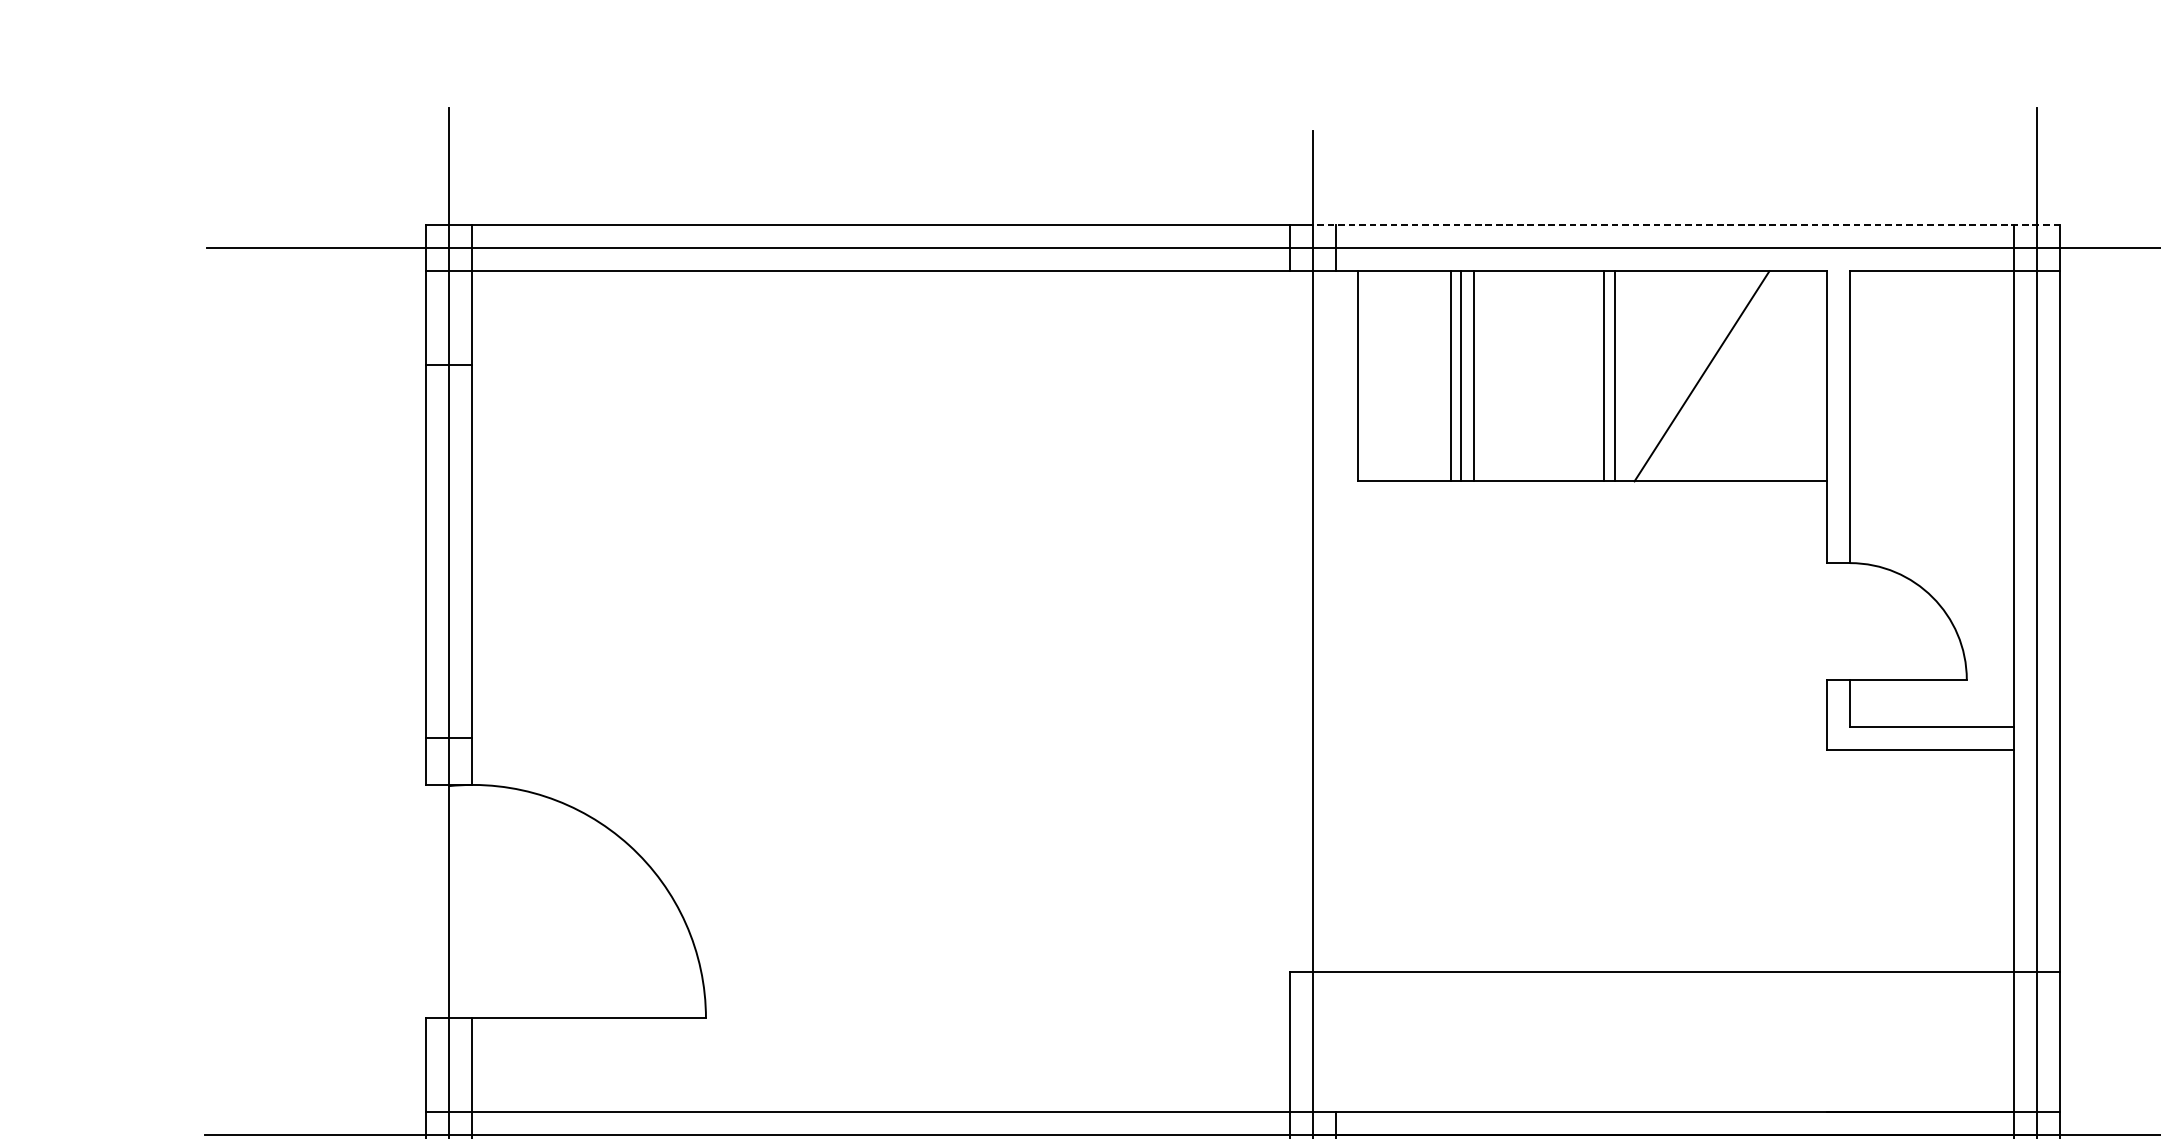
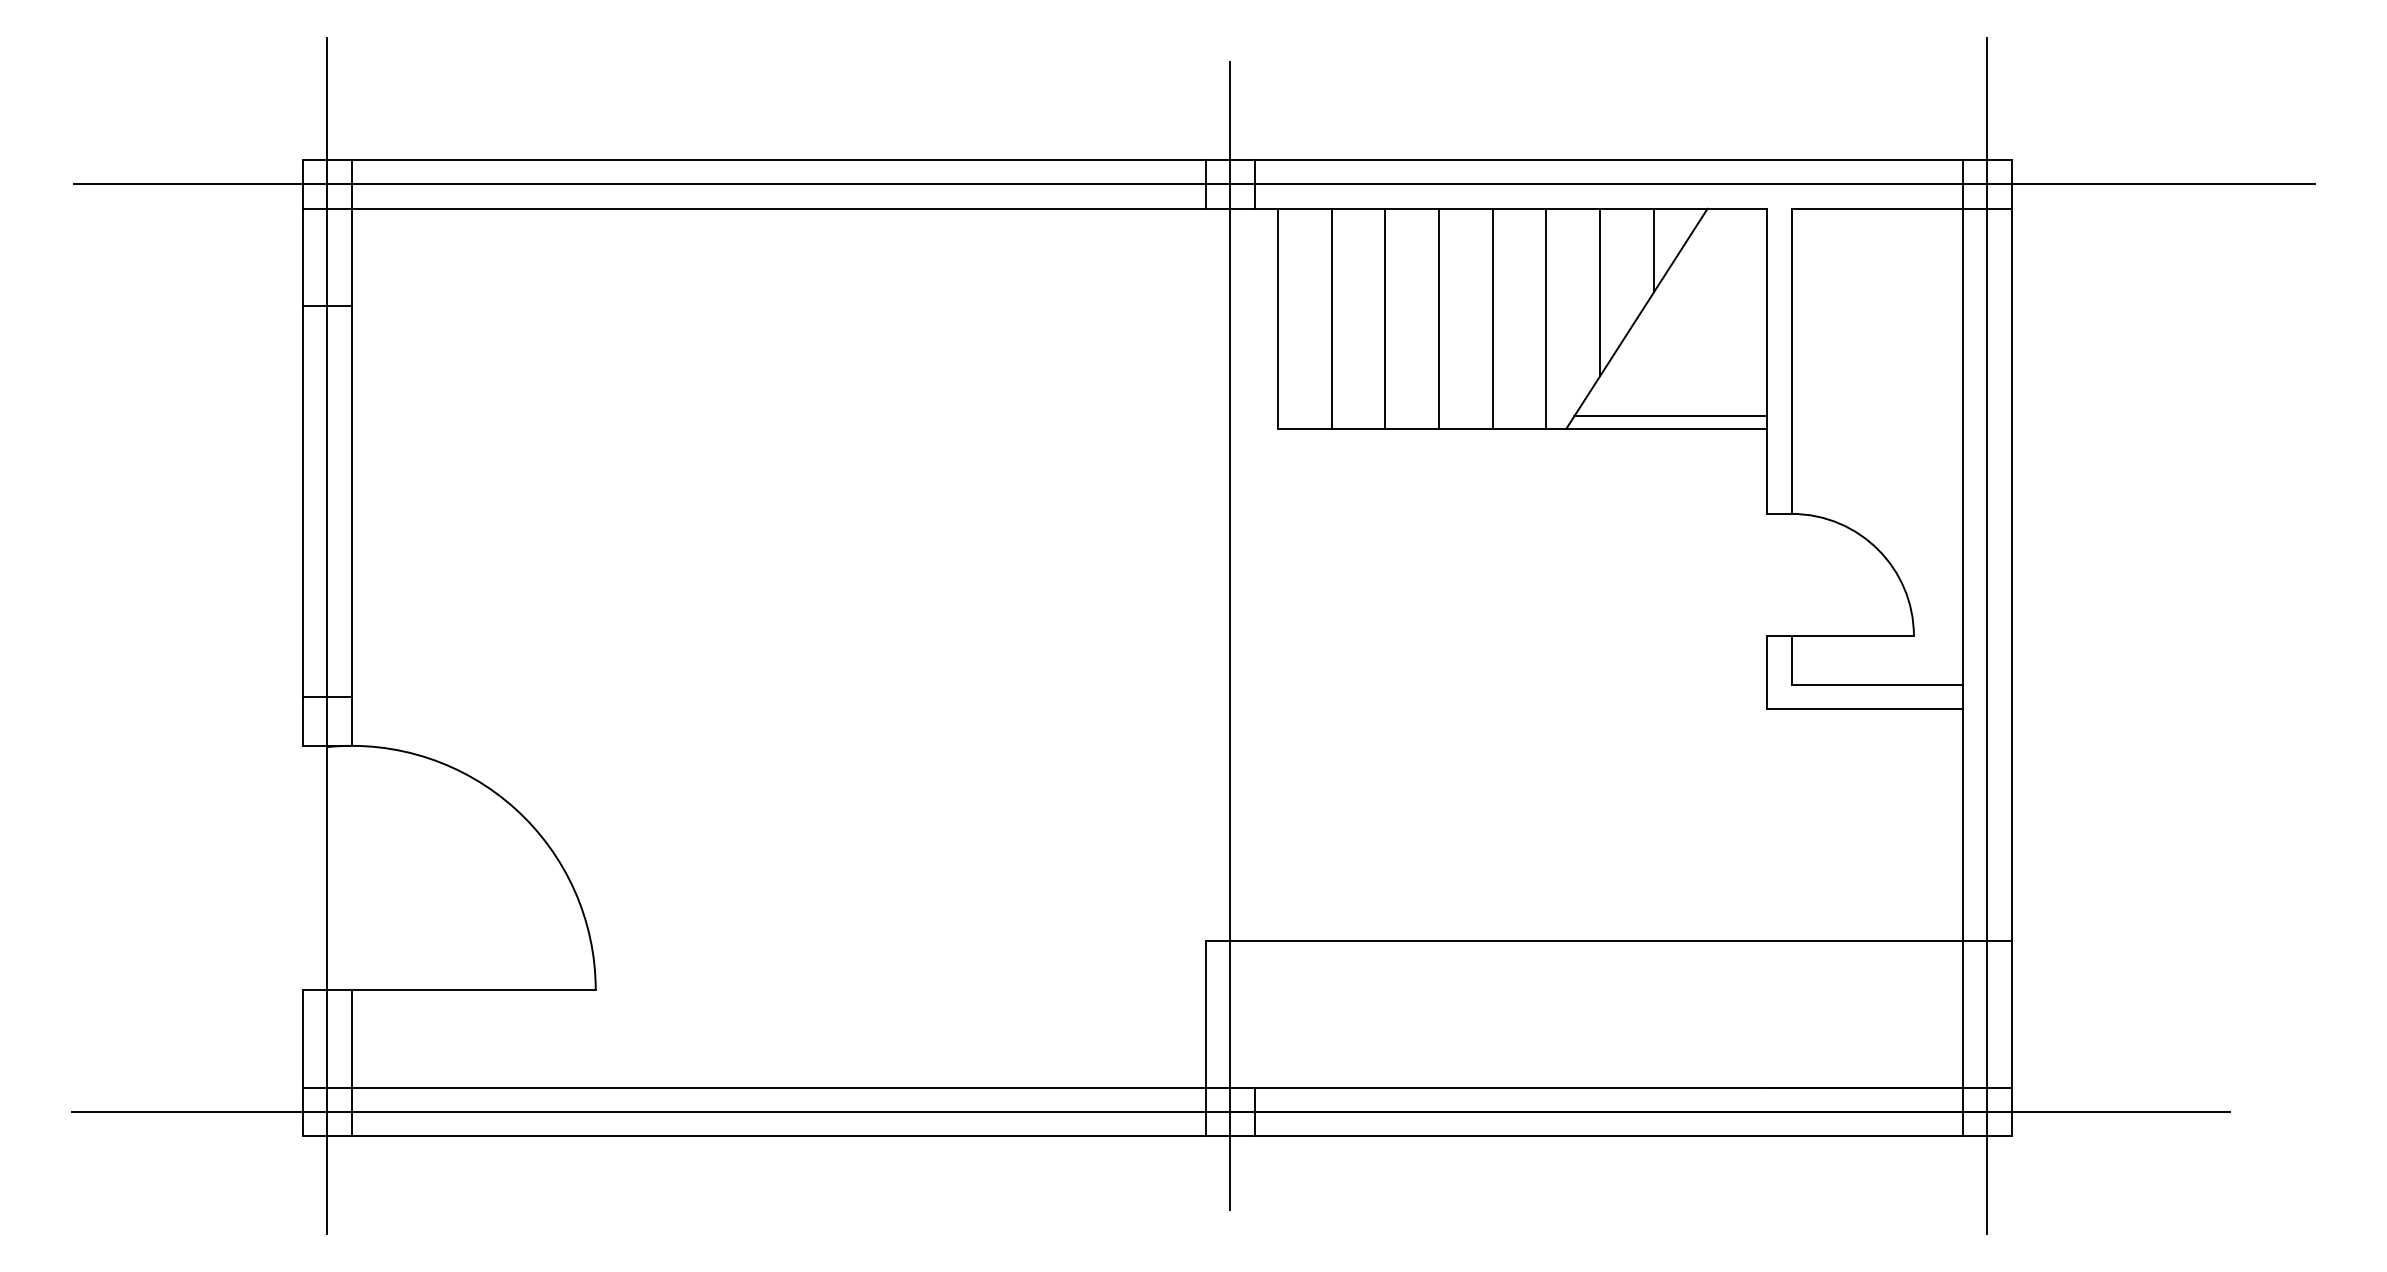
line: (1687, 224) -> (1621, 159), dashed -> solid
line: (1717, 311) -> (1653, 250), added
line: (1667, 351) -> (1600, 292), added
line: (1450, 376) -> (1331, 318), moved
line: (1474, 376) -> (1439, 318), moved
line: (1603, 376) -> (1492, 318), moved
line: (1733, 469) -> (1670, 416), added

